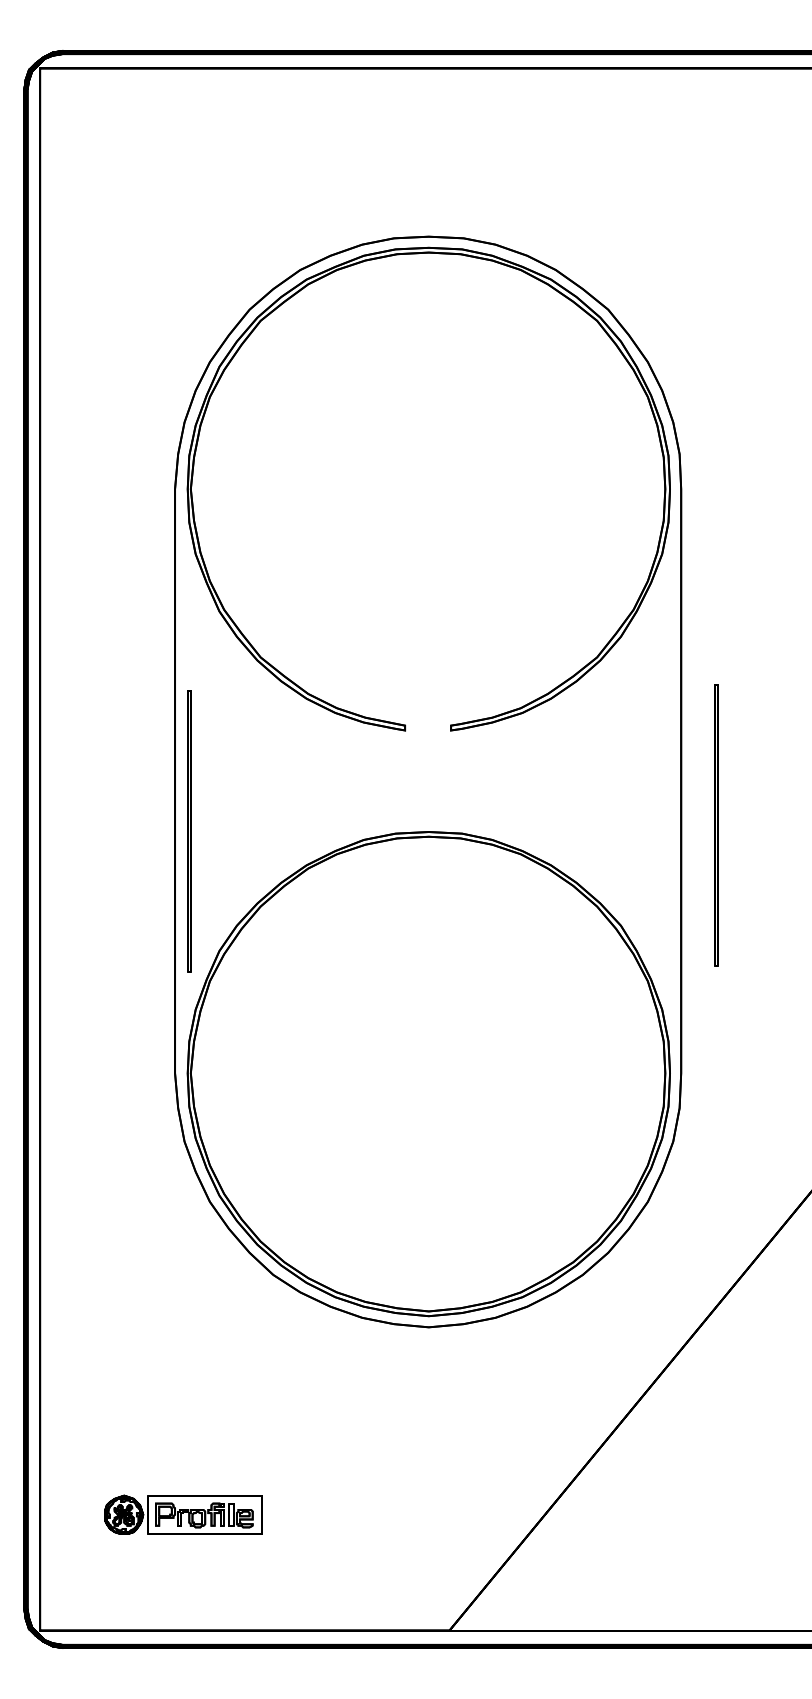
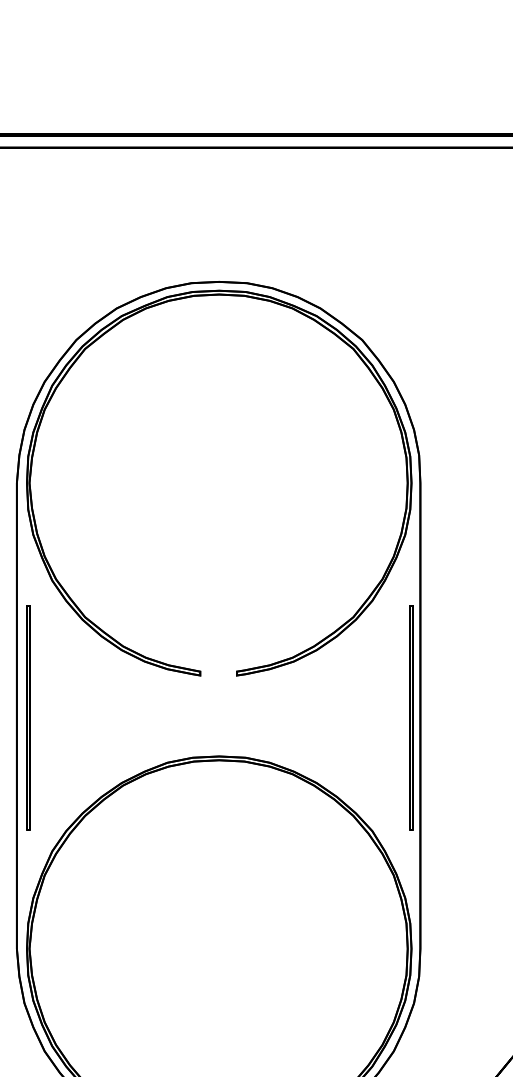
line: (715, 825) -> (411, 717), moved
line: (188, 831) -> (27, 717), moved

